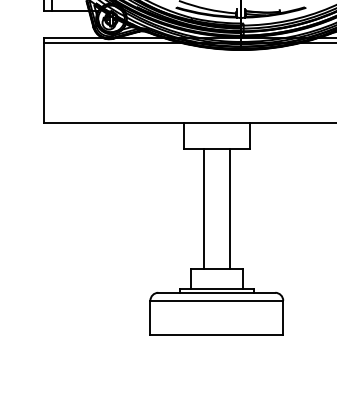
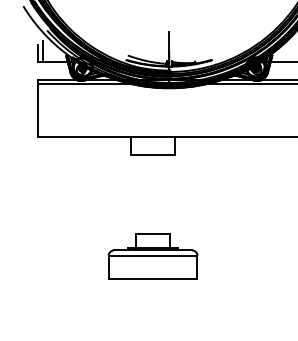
line: (203, 209) -> (144, 194), removed
line: (229, 209) -> (161, 194), removed

